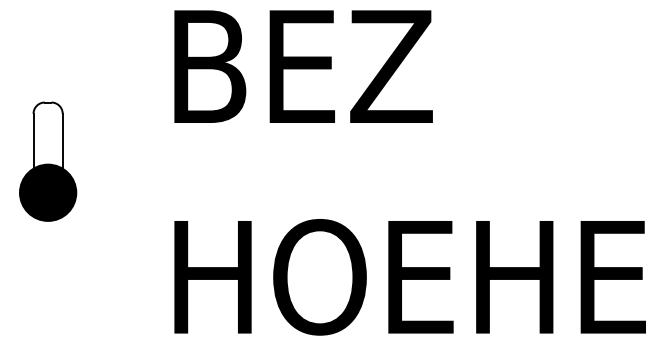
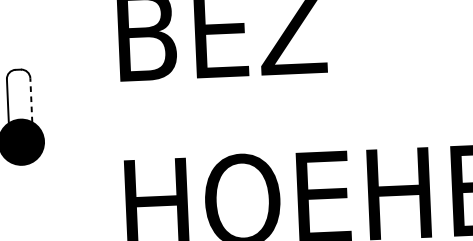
line: (62, 140) -> (31, 99), solid -> dashed

